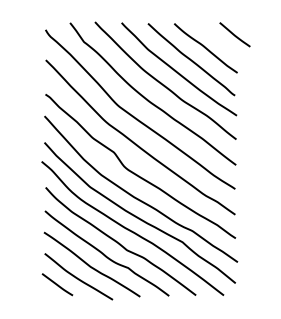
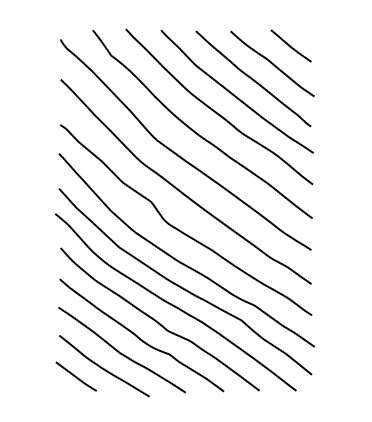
line: (234, 34) -> (290, 45), moved

